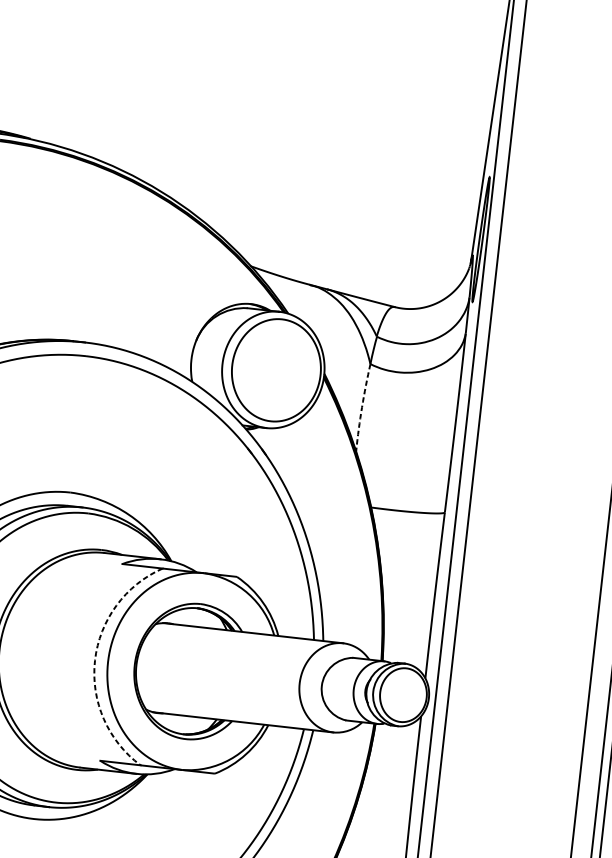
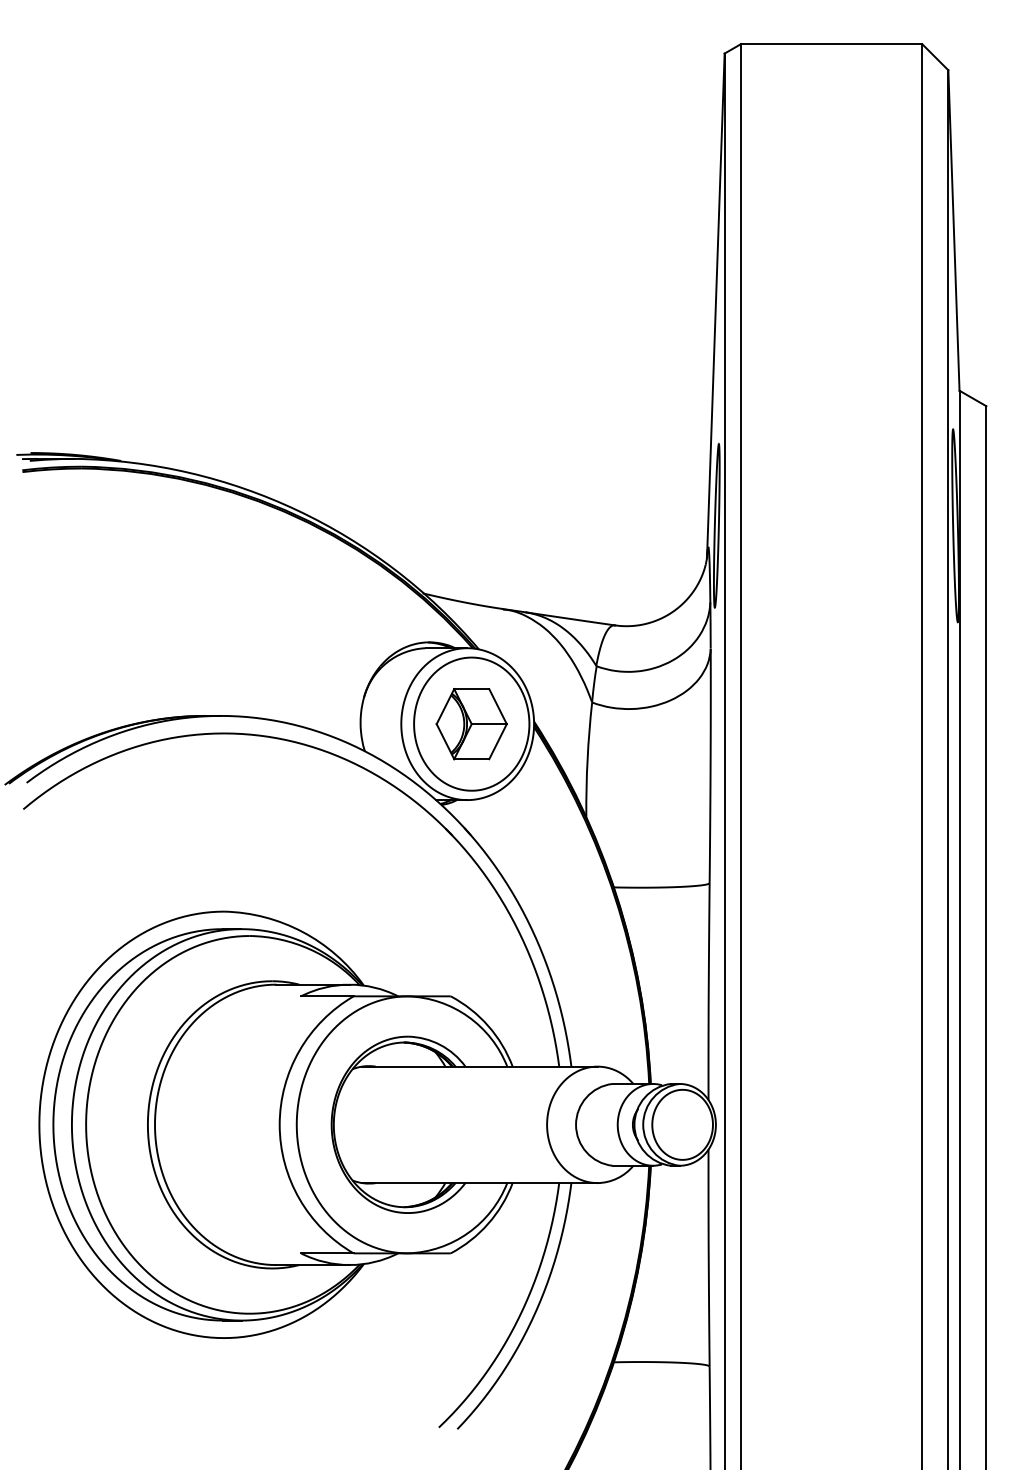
part: (276, 370) -> (471, 724), added
arc: (361, 407) -> (587, 759), dashed -> solid
arc: (94, 660) -> (279, 1124), dashed -> solid

